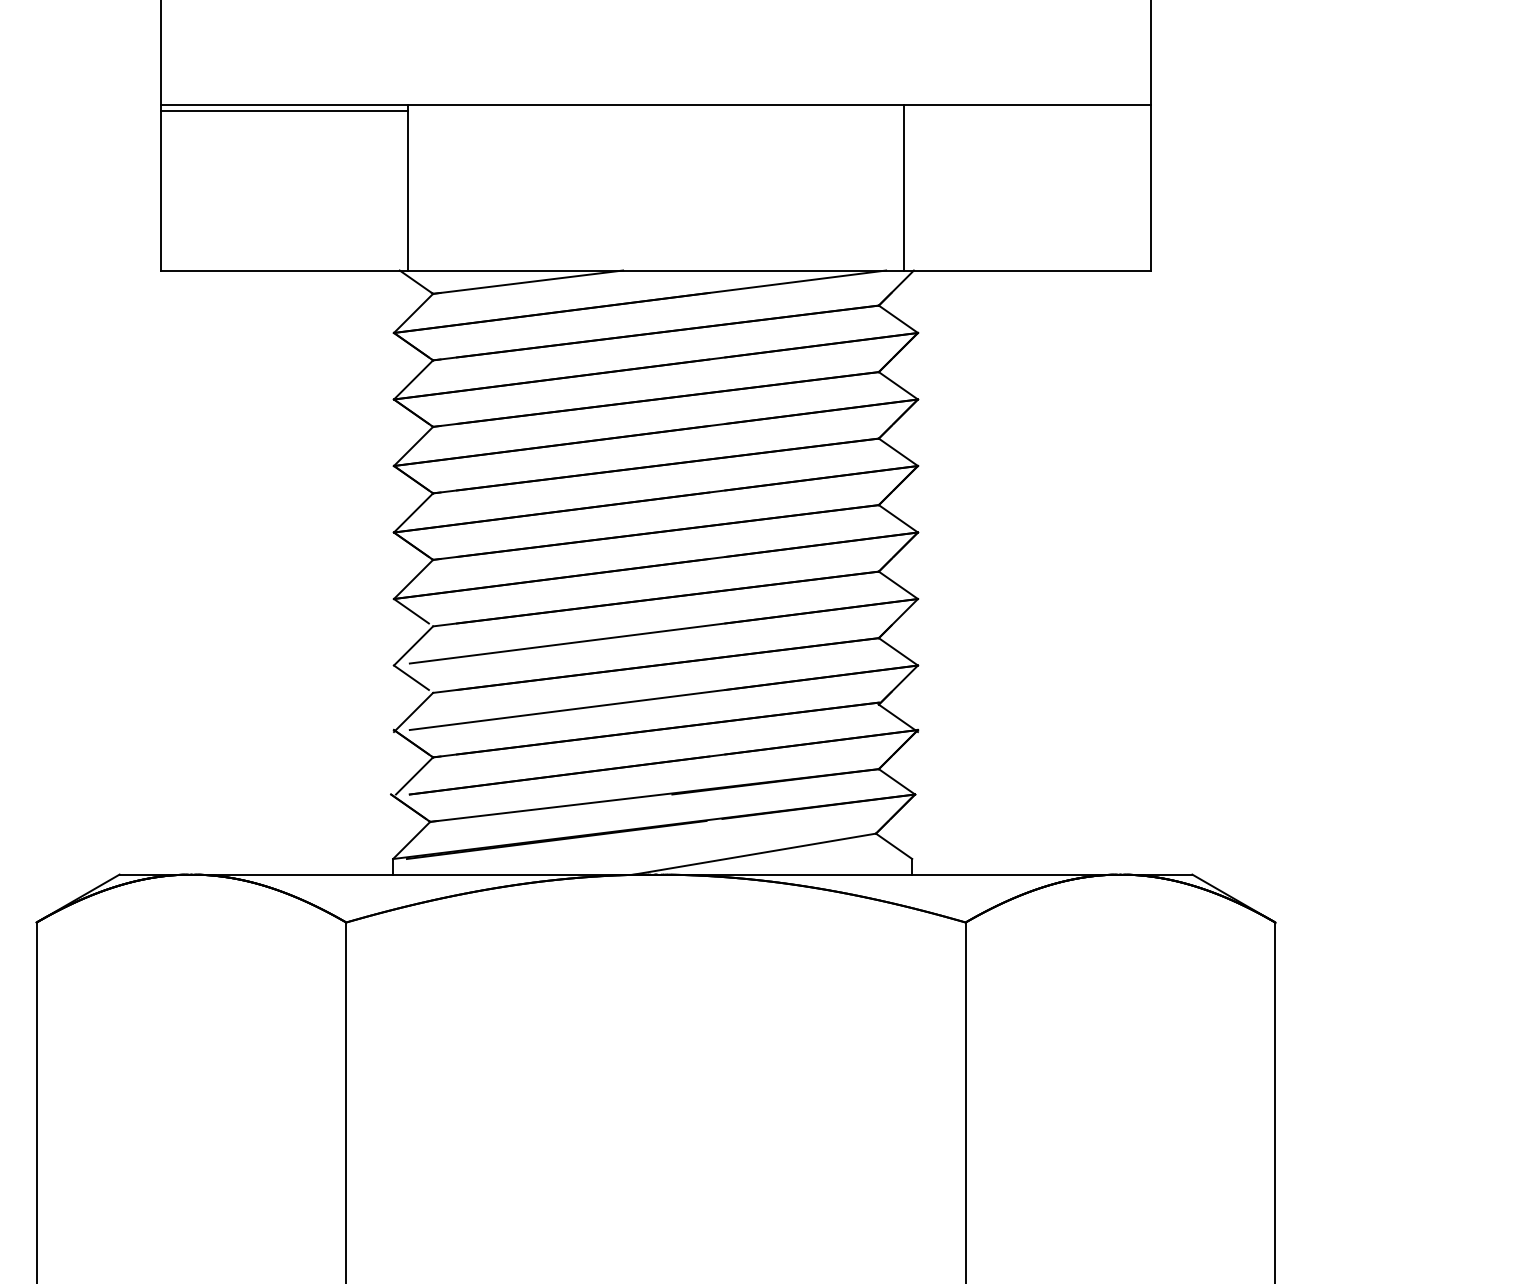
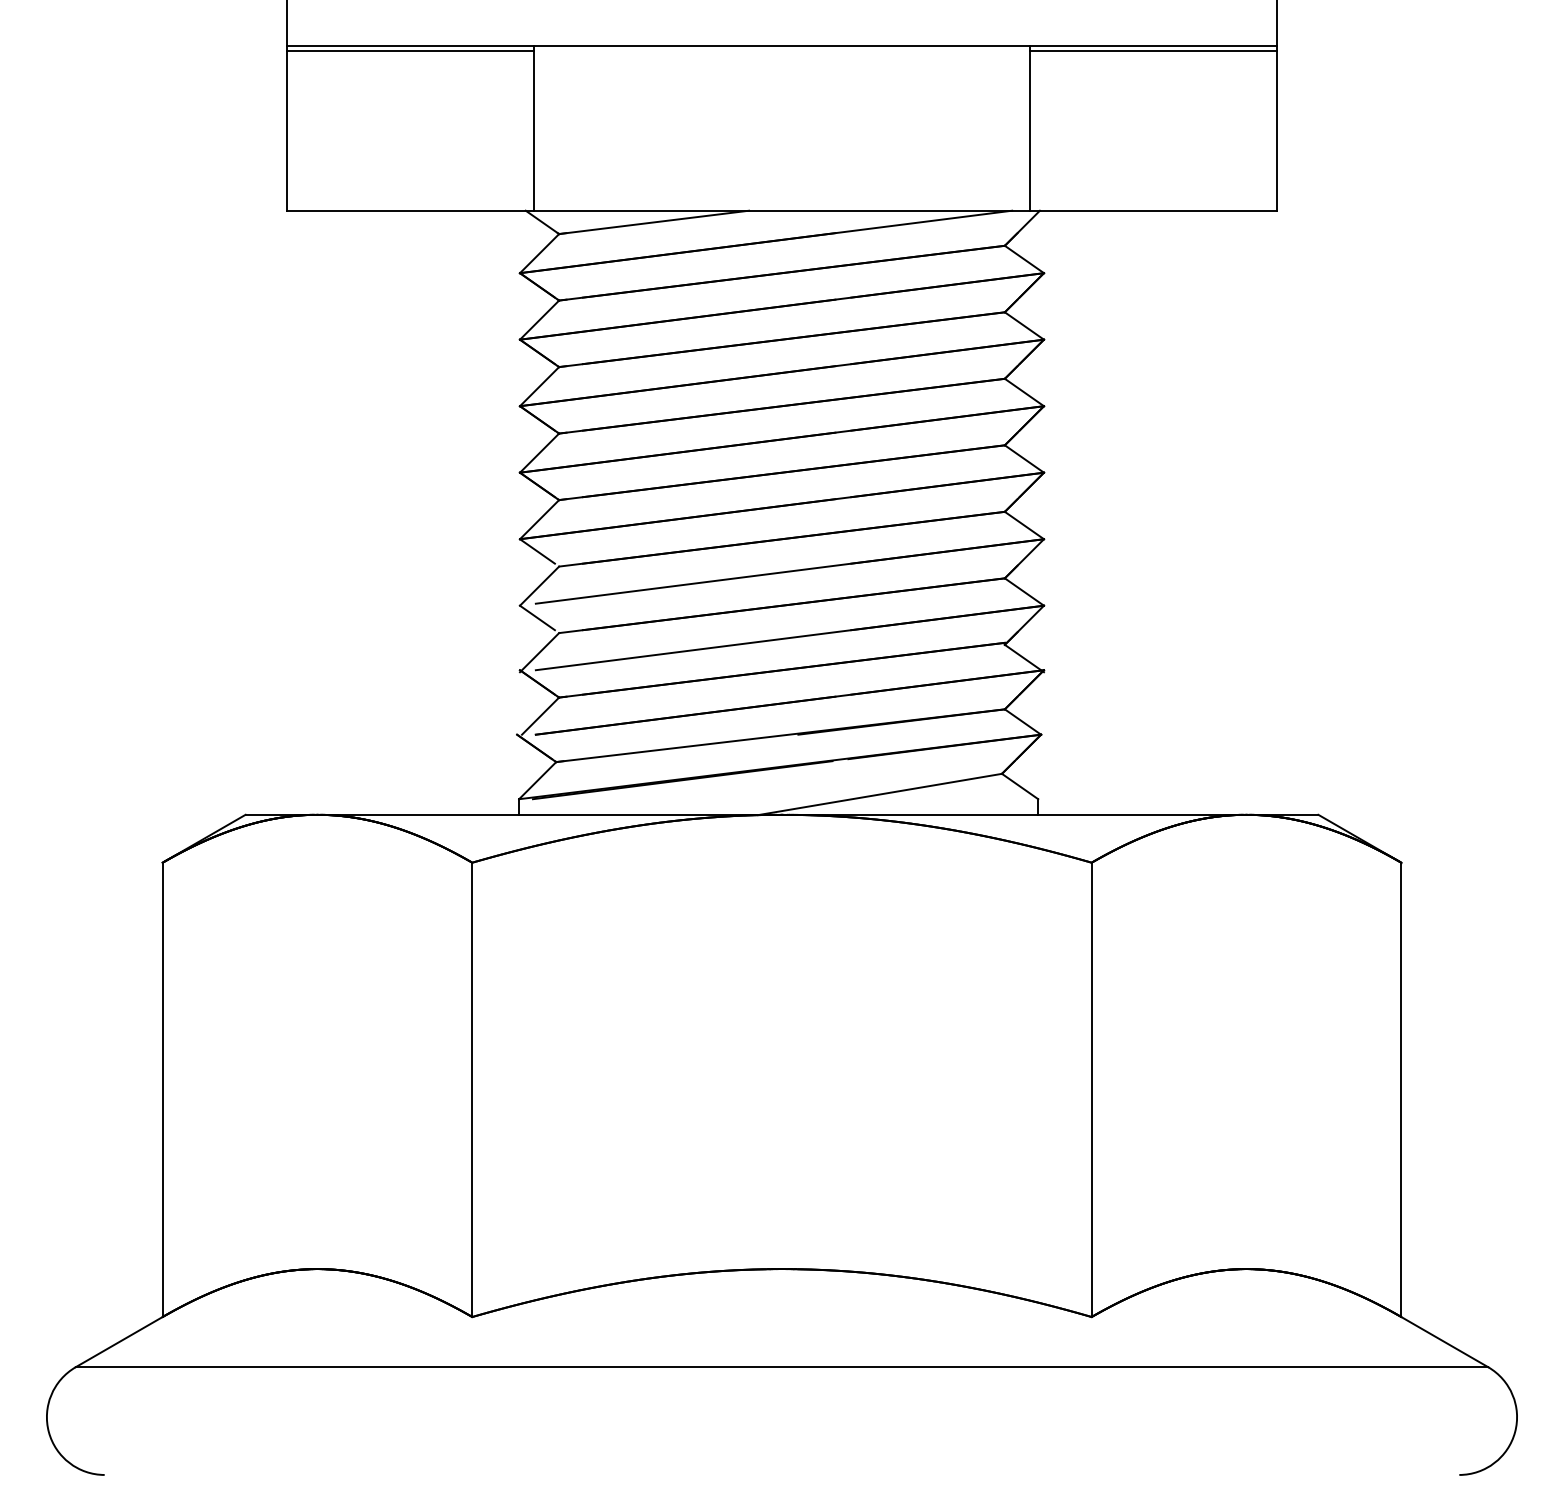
line: (1027, 111) -> (1153, 51), added

